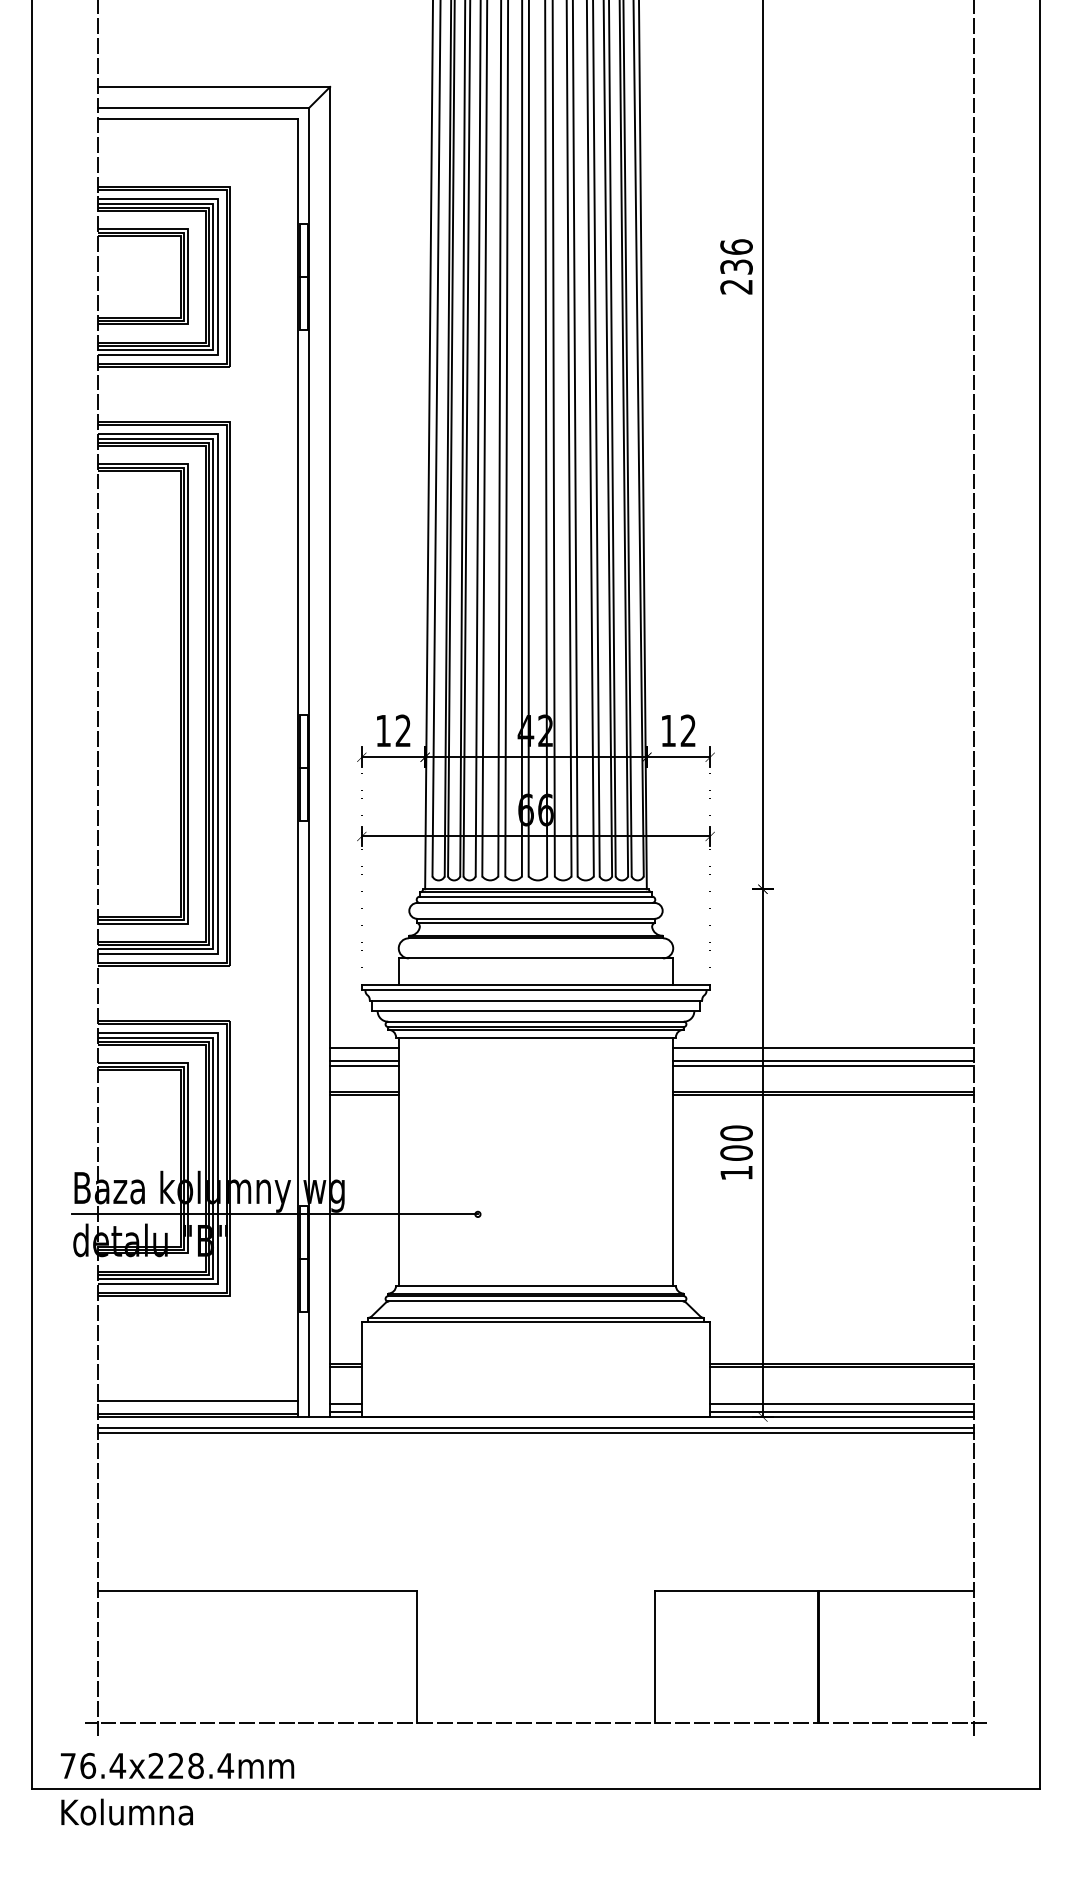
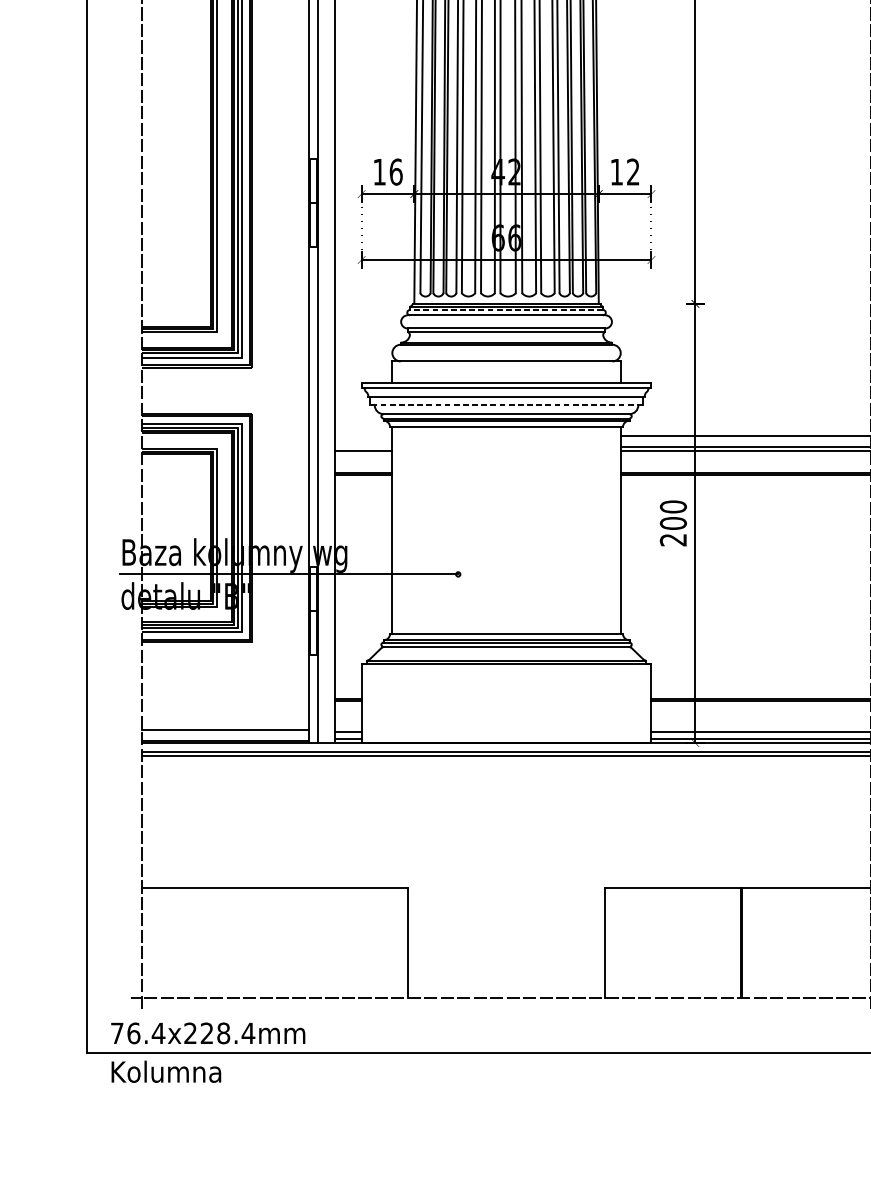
text: (403, 730) -> (396, 171), 12 -> 16
line: (535, 896) -> (506, 309), solid -> dashed
line: (536, 1011) -> (506, 405), solid -> dashed
line: (364, 1047) -> (363, 435), removed
line: (364, 1060) -> (363, 446), removed
text: (736, 1173) -> (673, 540), 100 -> 200

